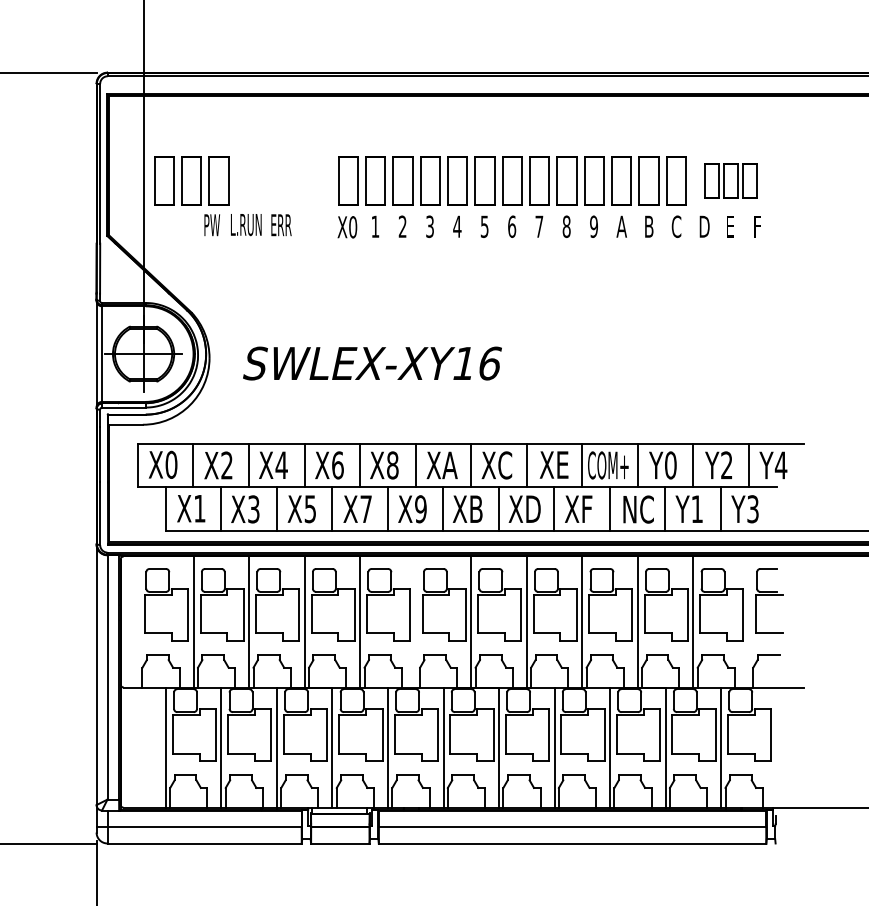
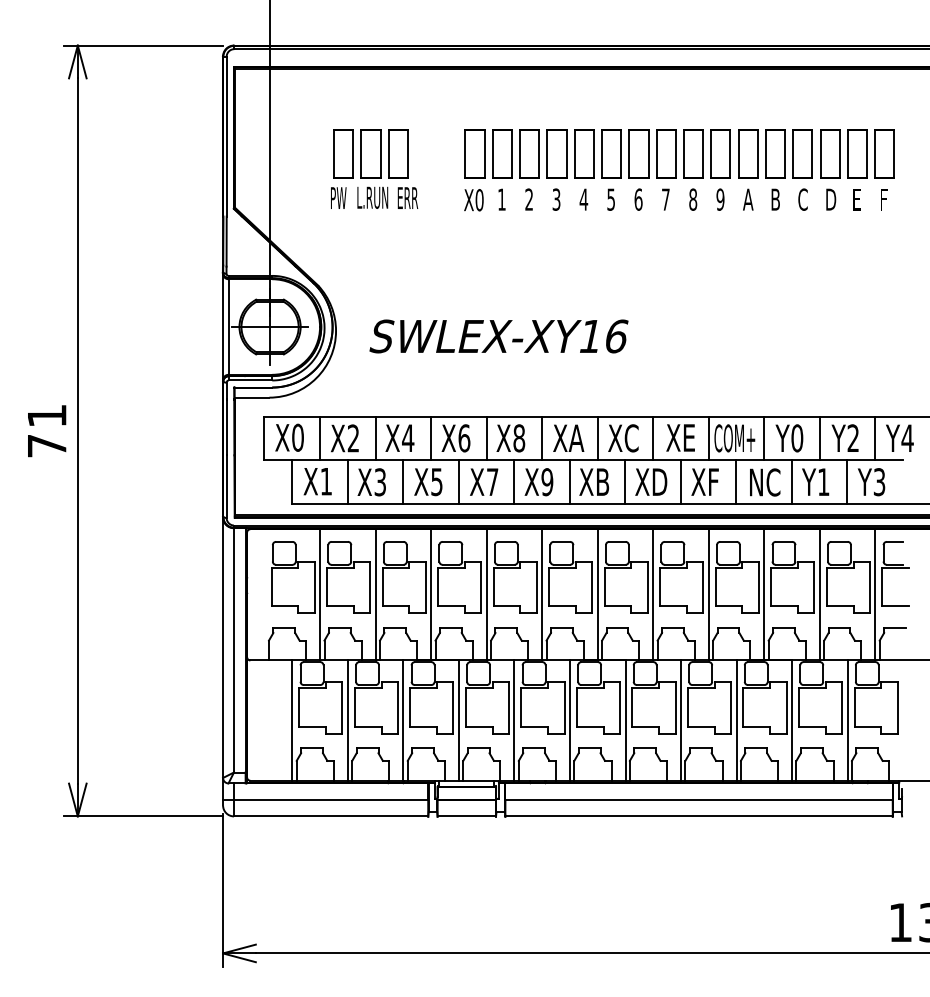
part: (191, 180) -> (370, 153), moved
part: (731, 180) -> (857, 153), size x1.43
line: (416, 621) -> (542, 594), added
line: (749, 621) -> (875, 594), added

